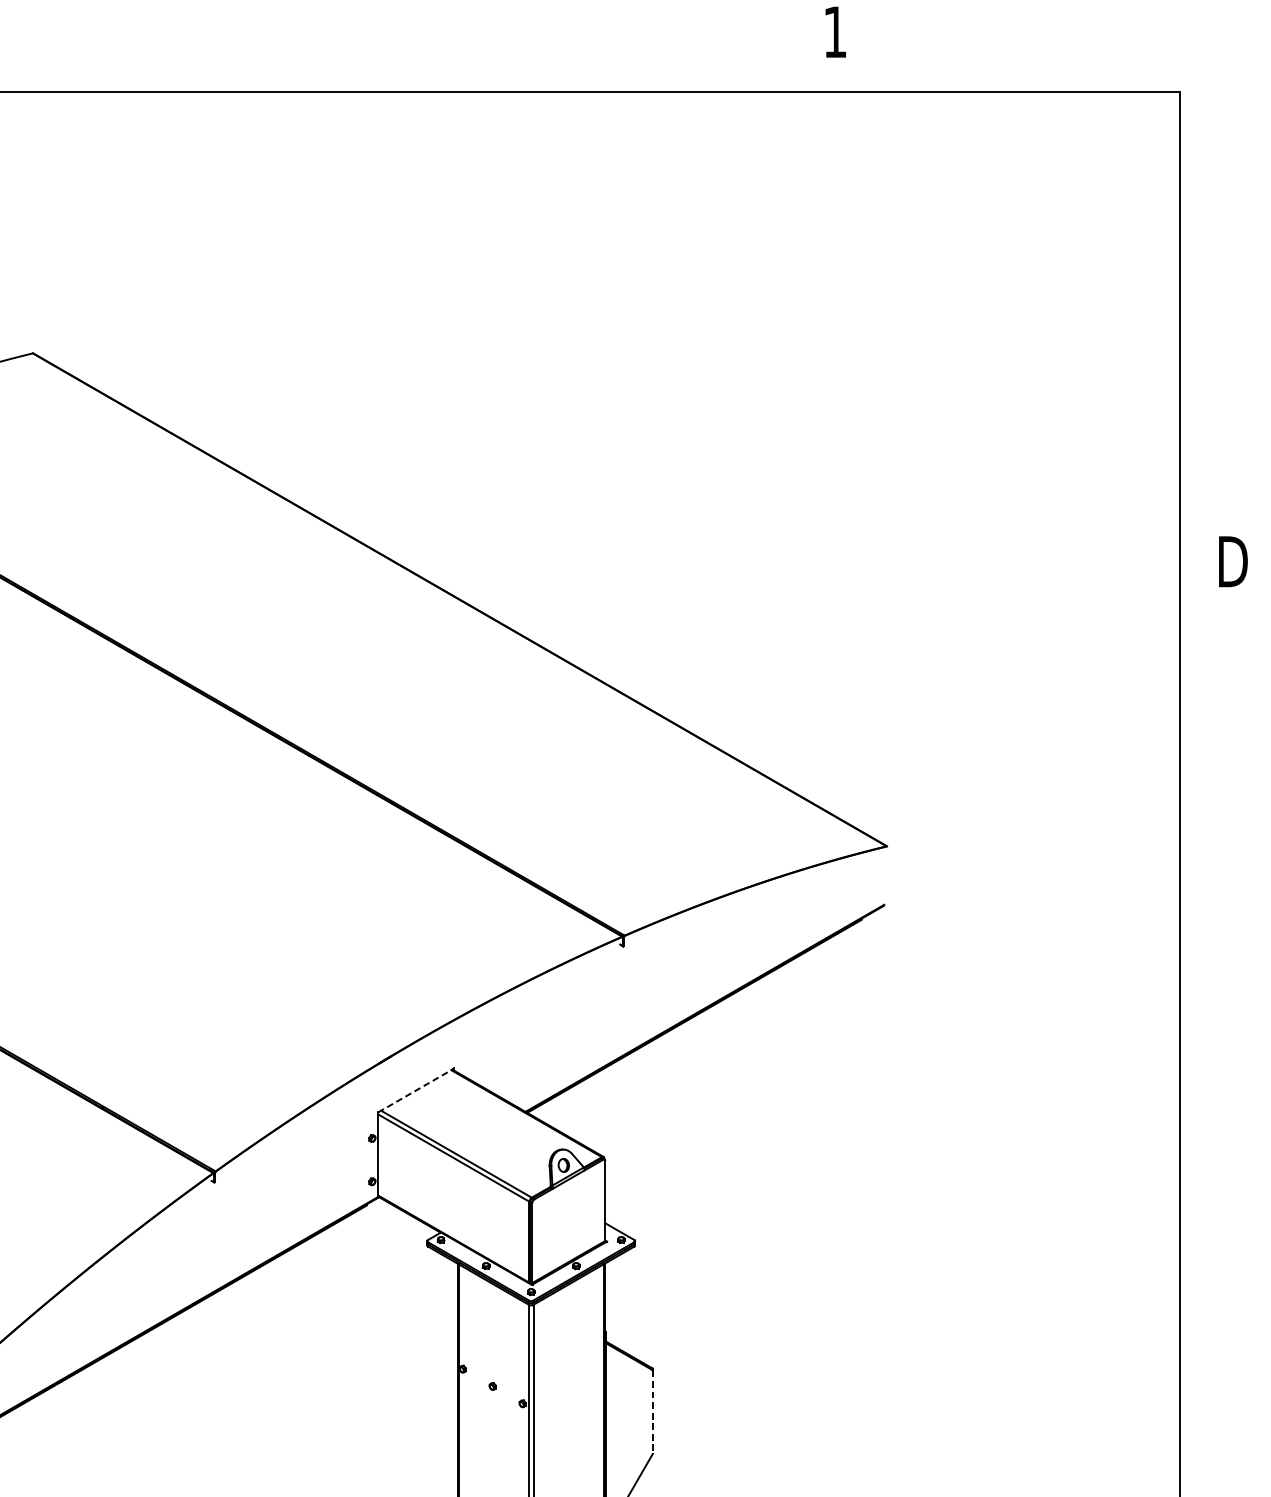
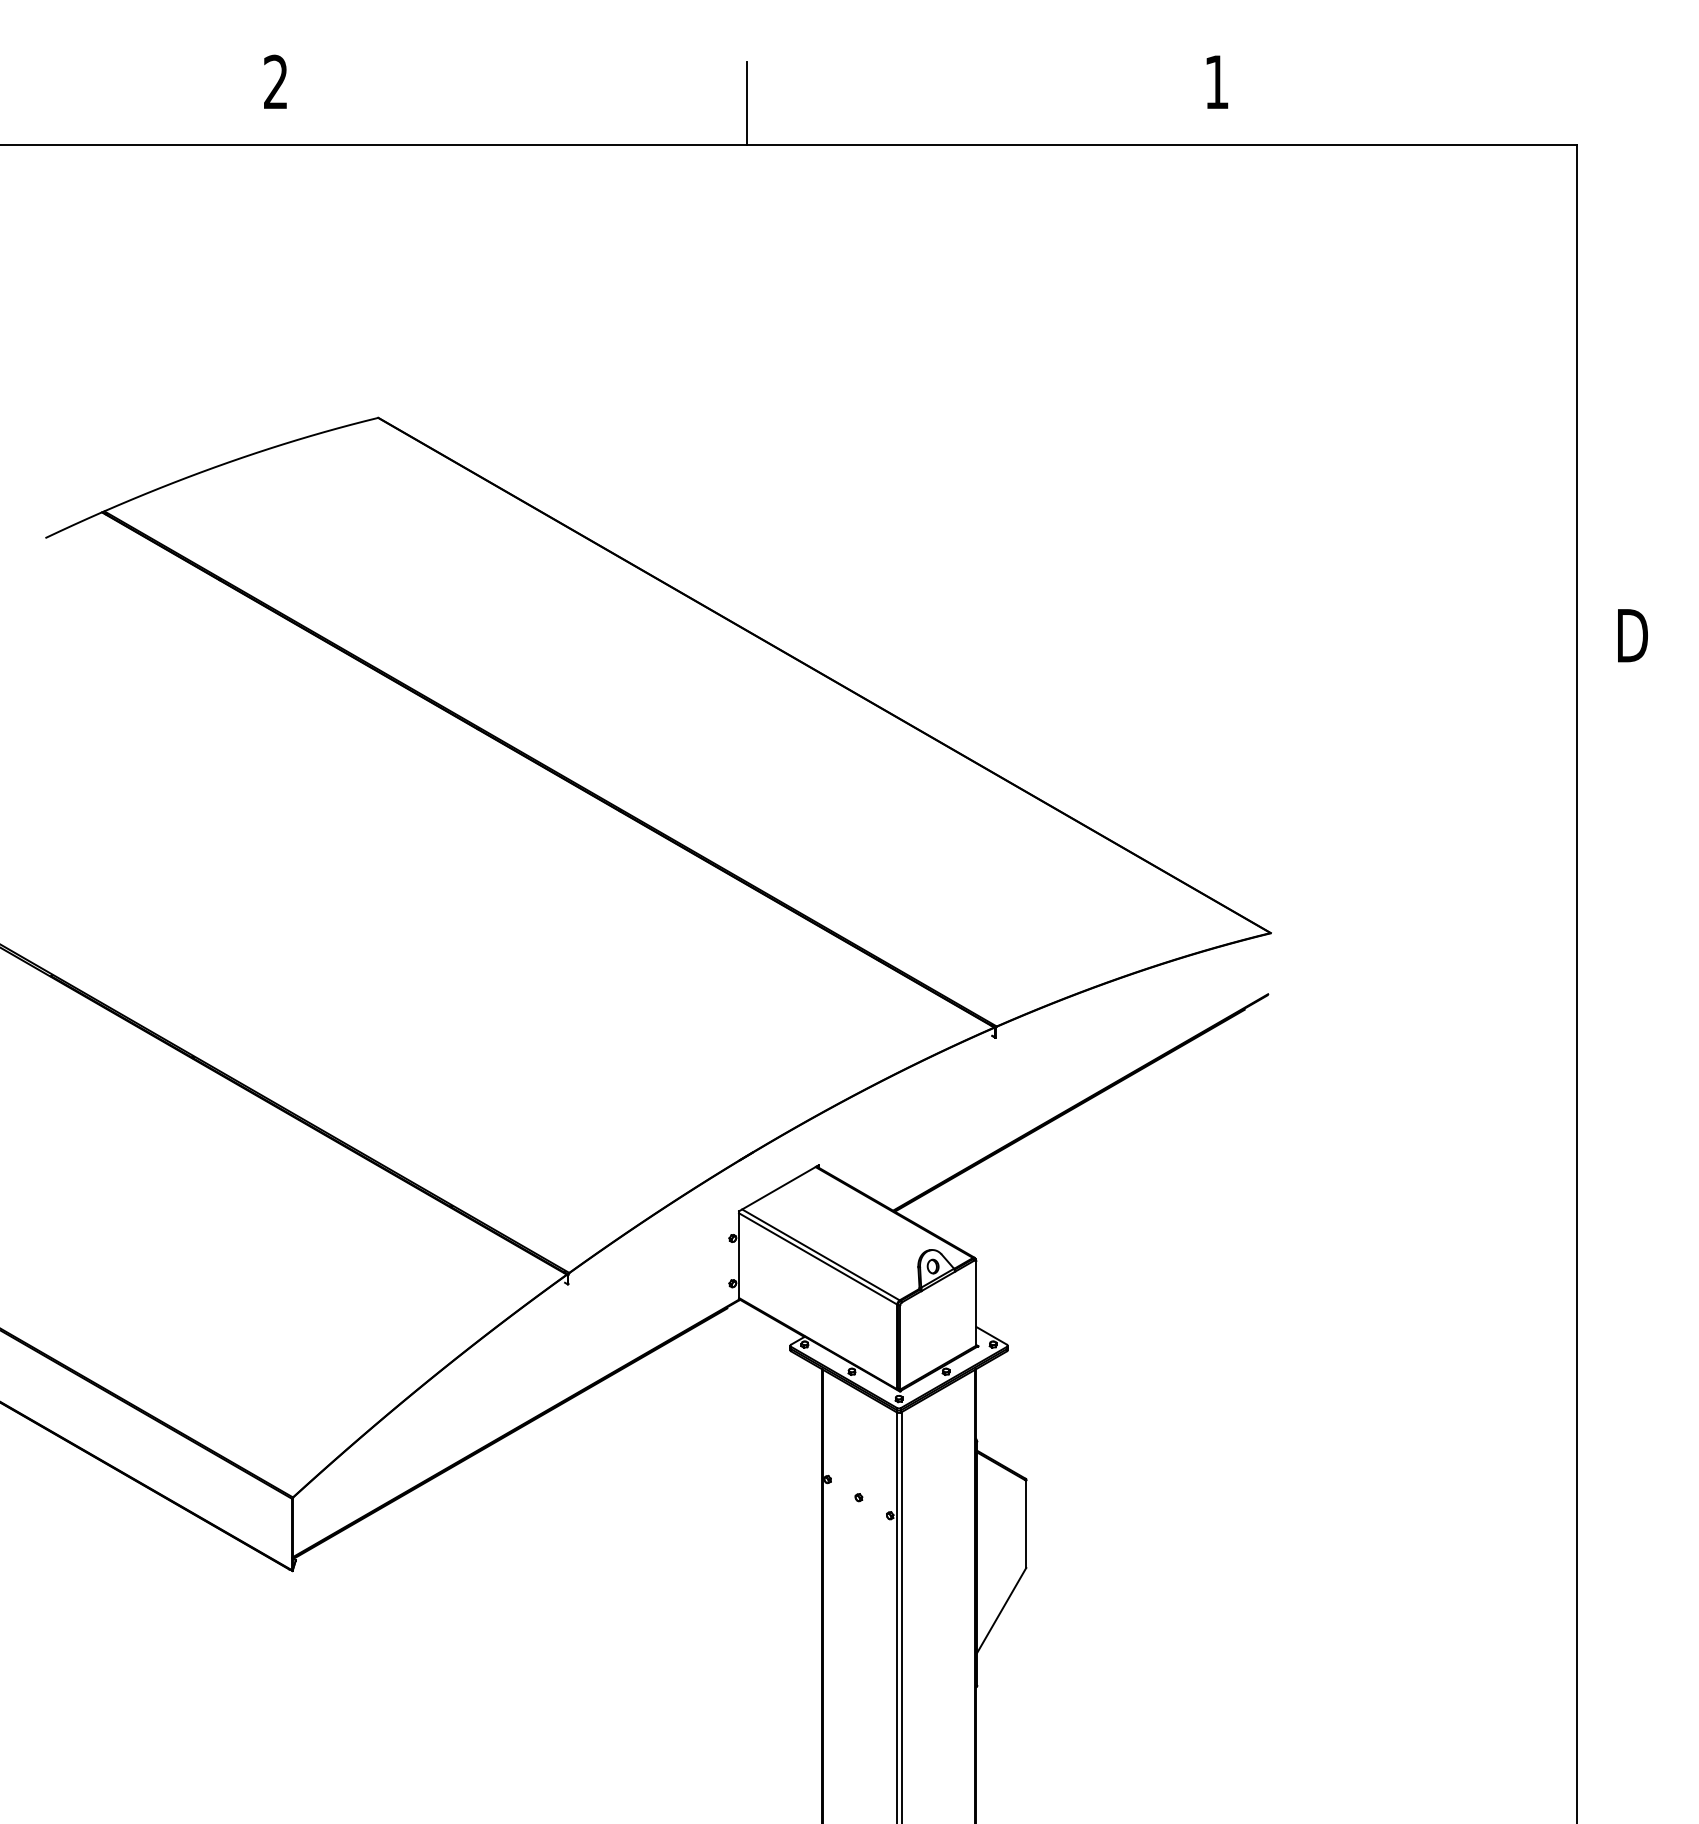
line: (386, 51) -> (747, 102), added
line: (416, 1090) -> (779, 1188), dashed -> solid
line: (653, 1412) -> (1026, 1524), dashed -> solid

